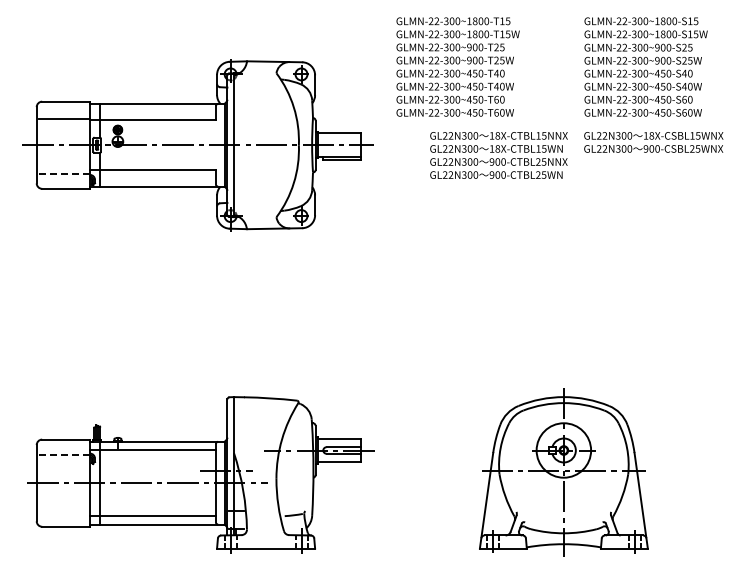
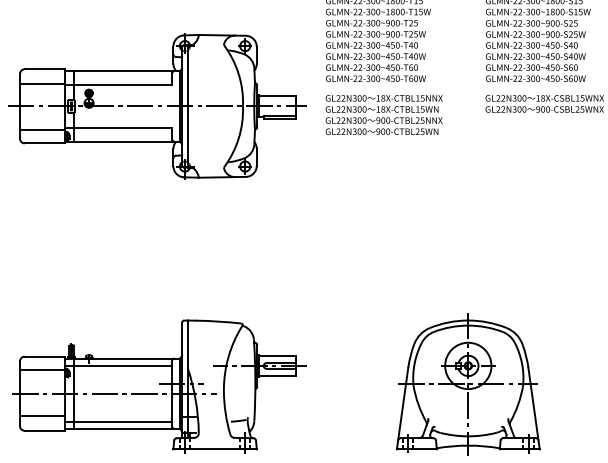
text: (498, 155) -> (383, 115), moved
line: (65, 173) -> (44, 130), dashed -> solid
line: (65, 454) -> (44, 369), dashed -> solid
line: (64, 509) -> (43, 416), added

